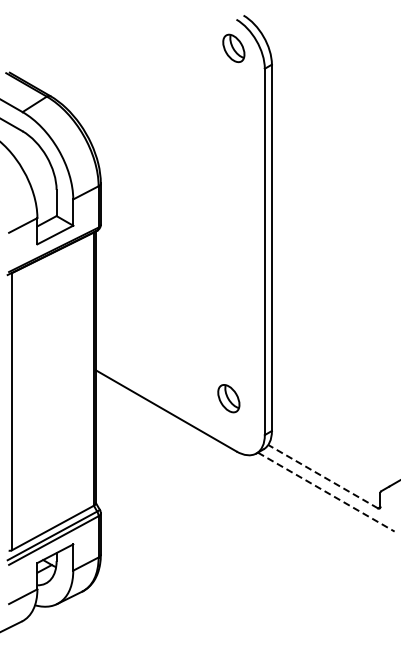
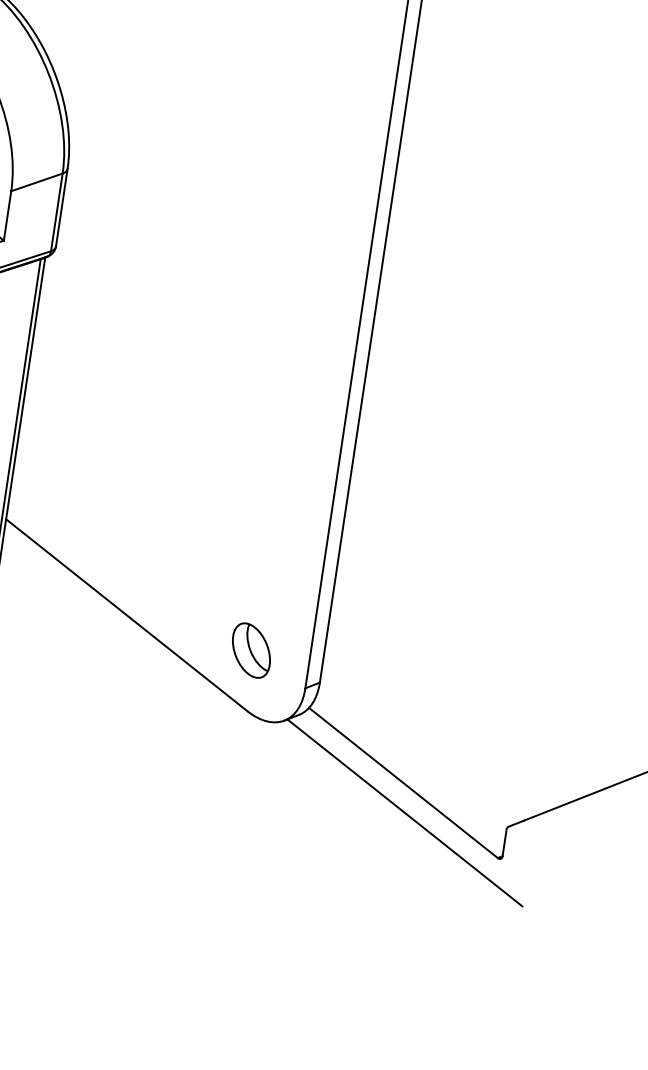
part: (228, 398) -> (250, 650), moved
line: (322, 476) -> (402, 782), dashed -> solid
line: (326, 492) -> (405, 813), dashed -> solid

